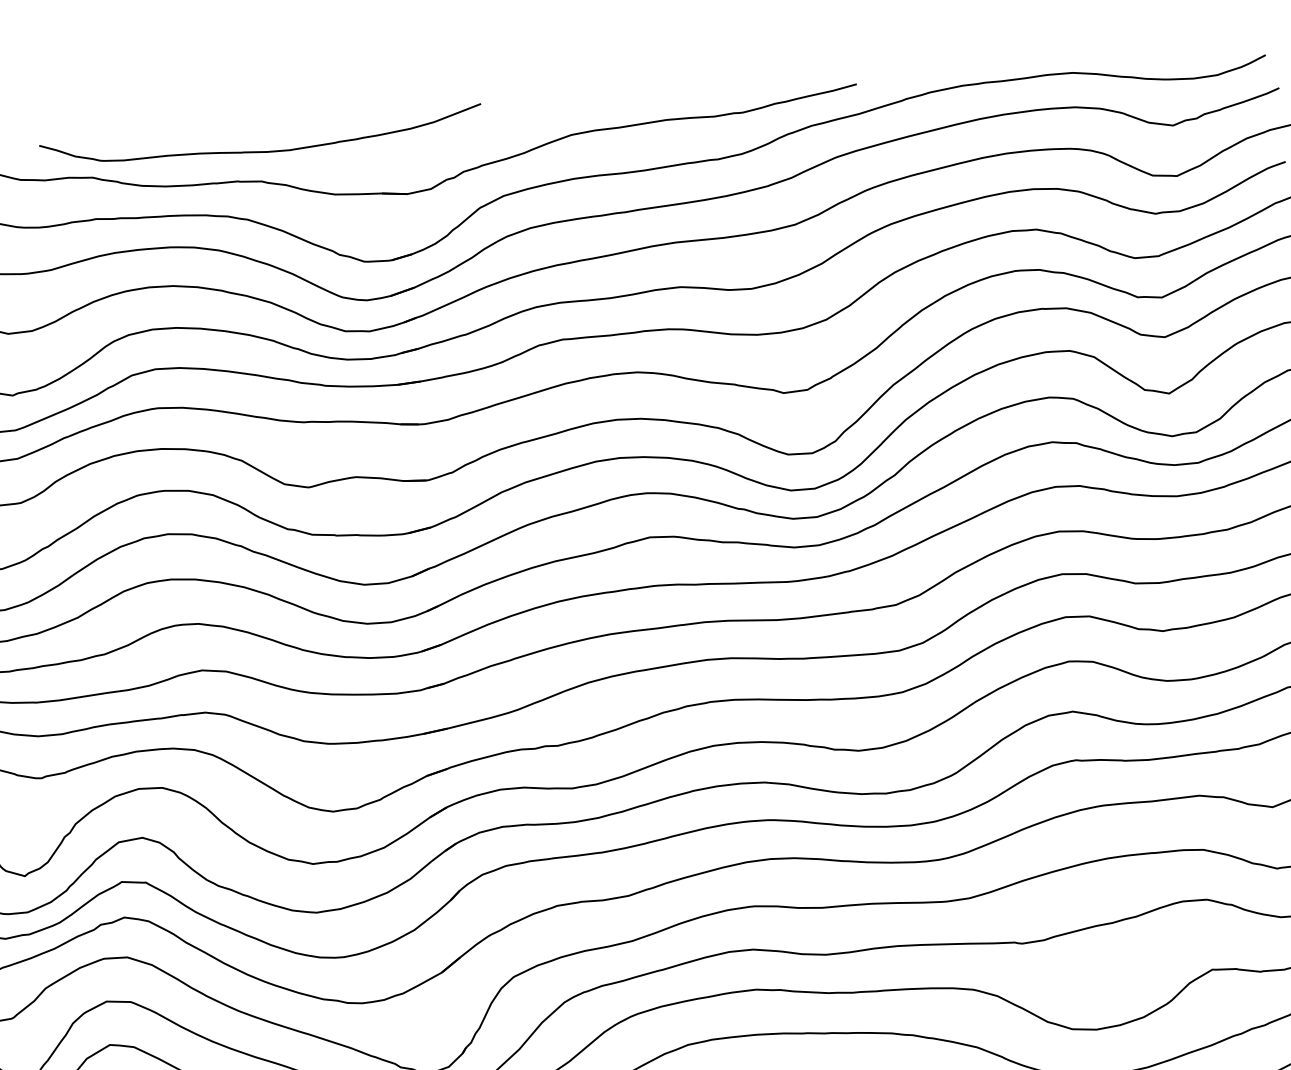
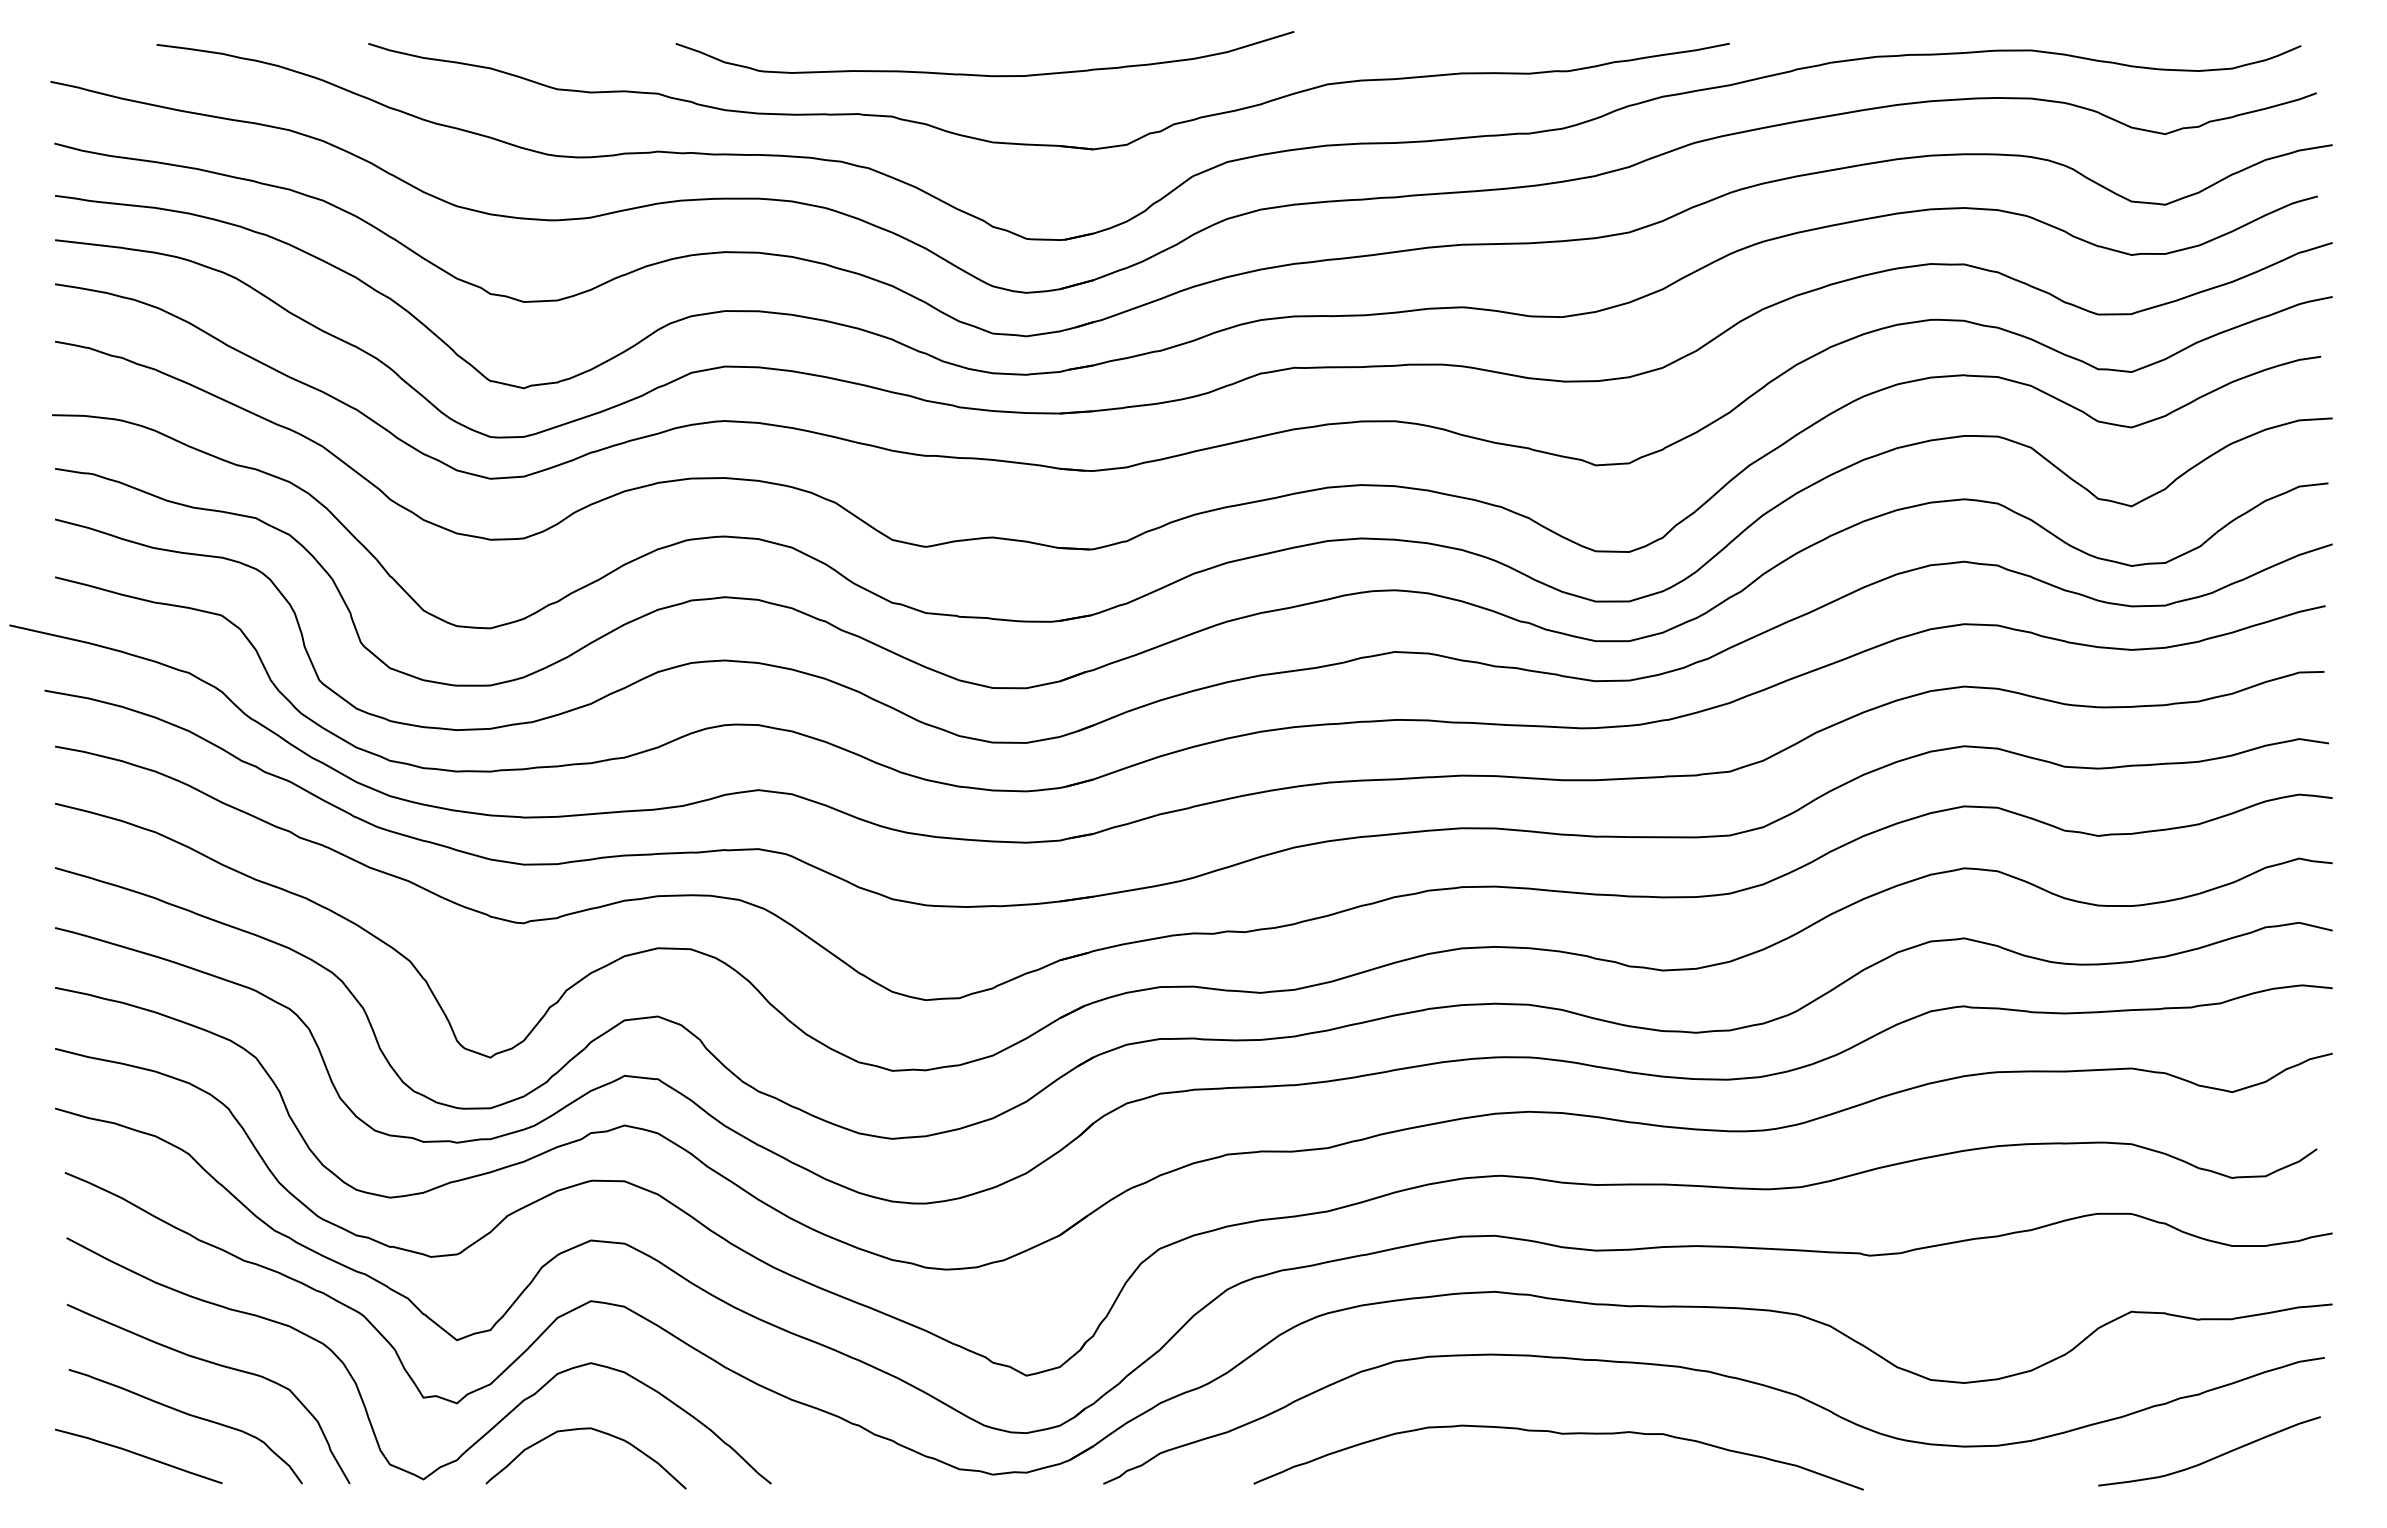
curve: (261, 151) -> (984, 74), moved

